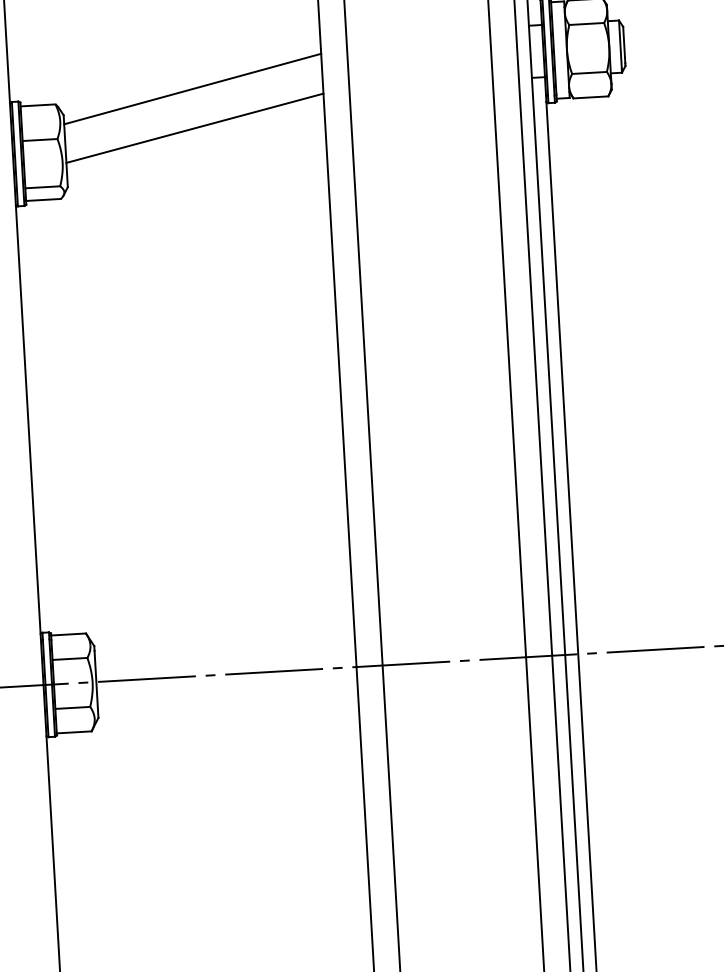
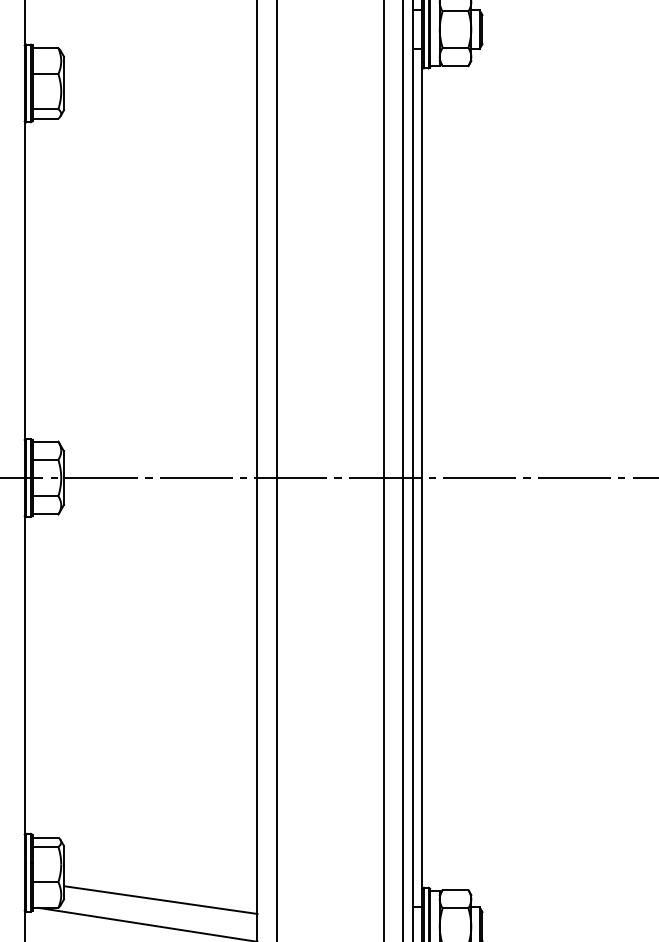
line: (192, 88) -> (160, 42), removed
line: (194, 127) -> (160, 71), removed

